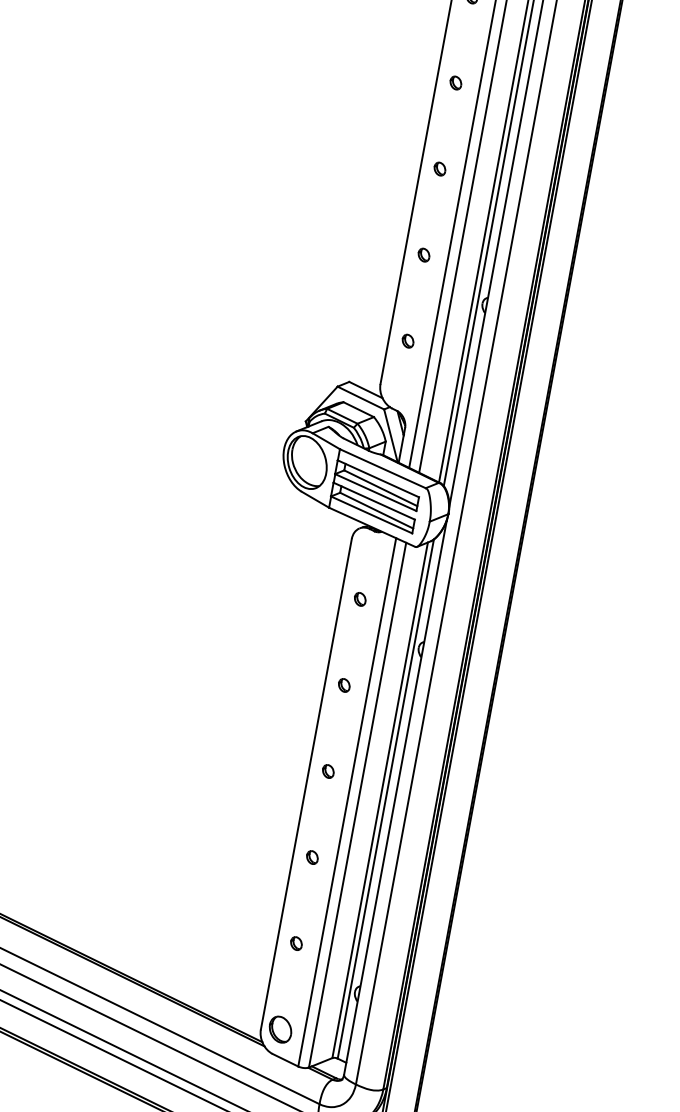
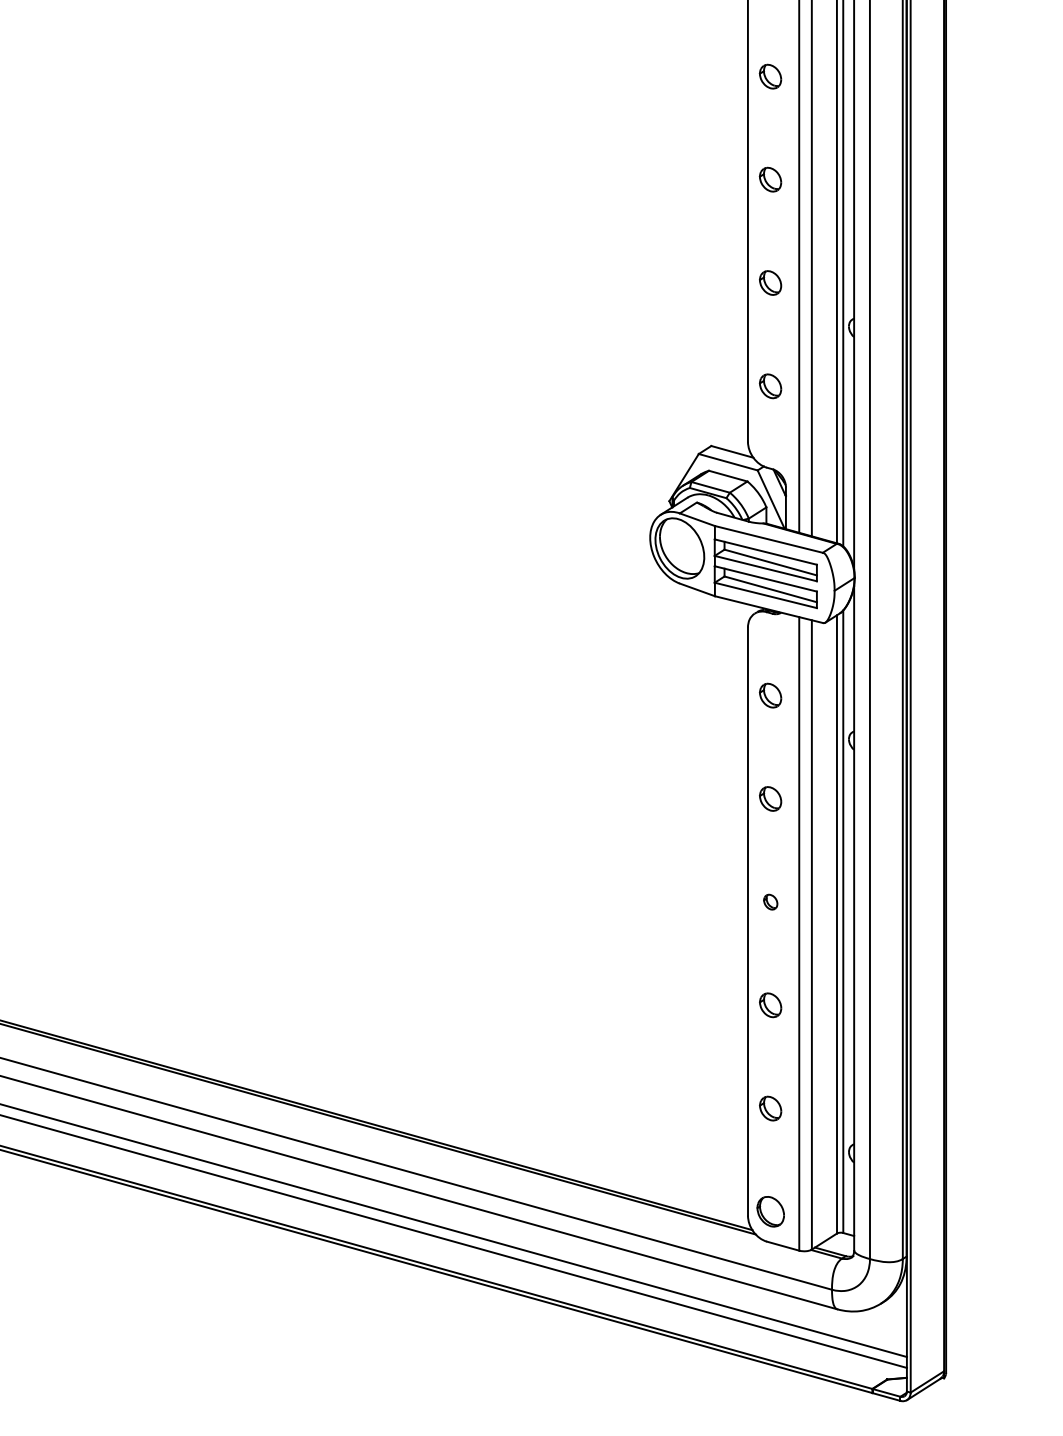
part: (455, 82) -> (770, 76), size x1.6
part: (439, 168) -> (770, 179), size x1.6
part: (423, 254) -> (770, 282), size x1.6
part: (408, 340) -> (770, 385), size x1.6
part: (360, 599) -> (770, 695), size x1.6
part: (344, 685) -> (770, 798), size x1.6
part: (312, 857) -> (770, 1005), size x1.6
part: (296, 943) -> (770, 1108), size x1.6

